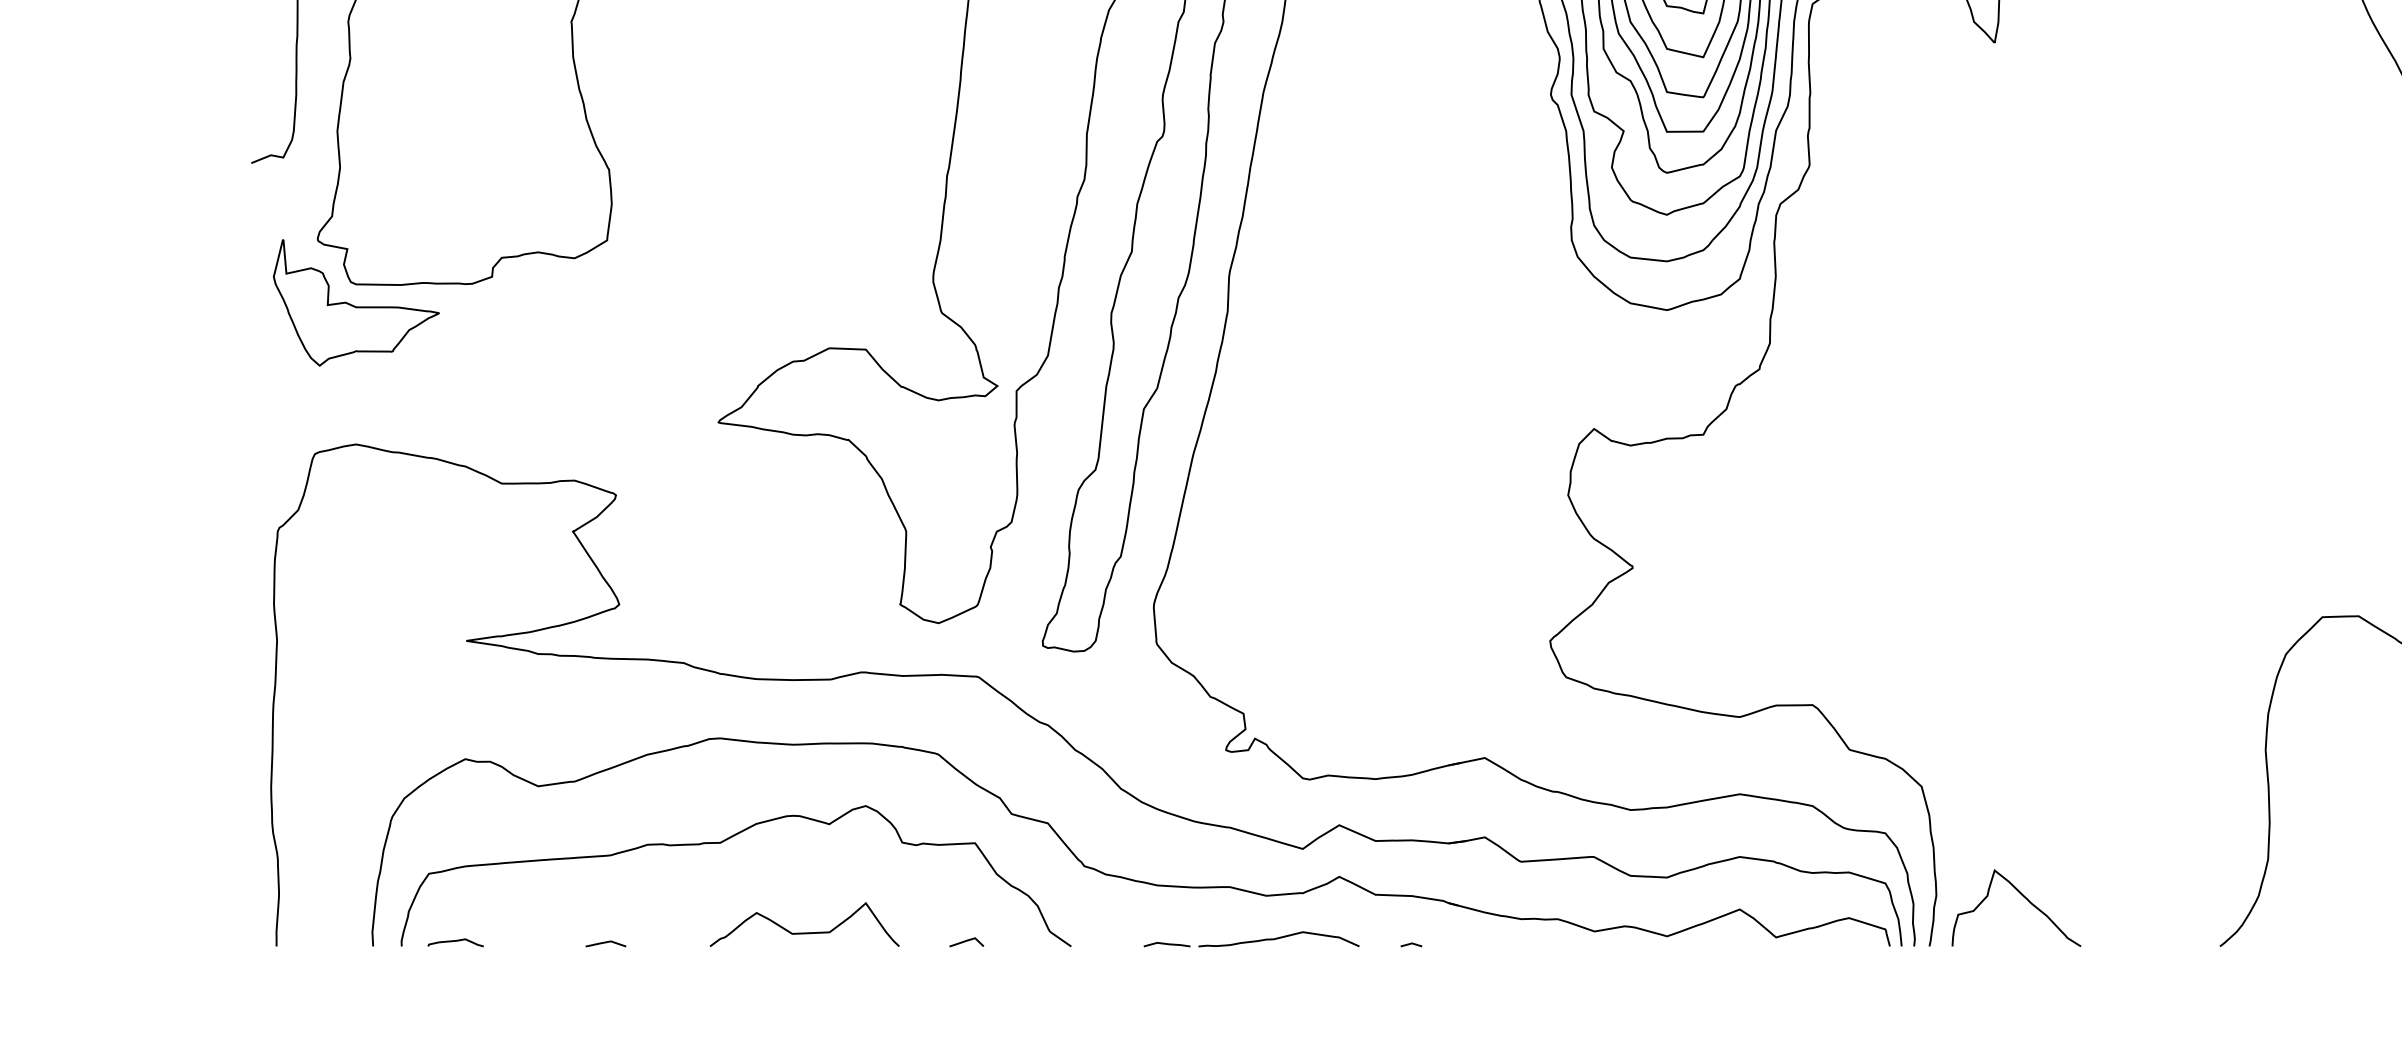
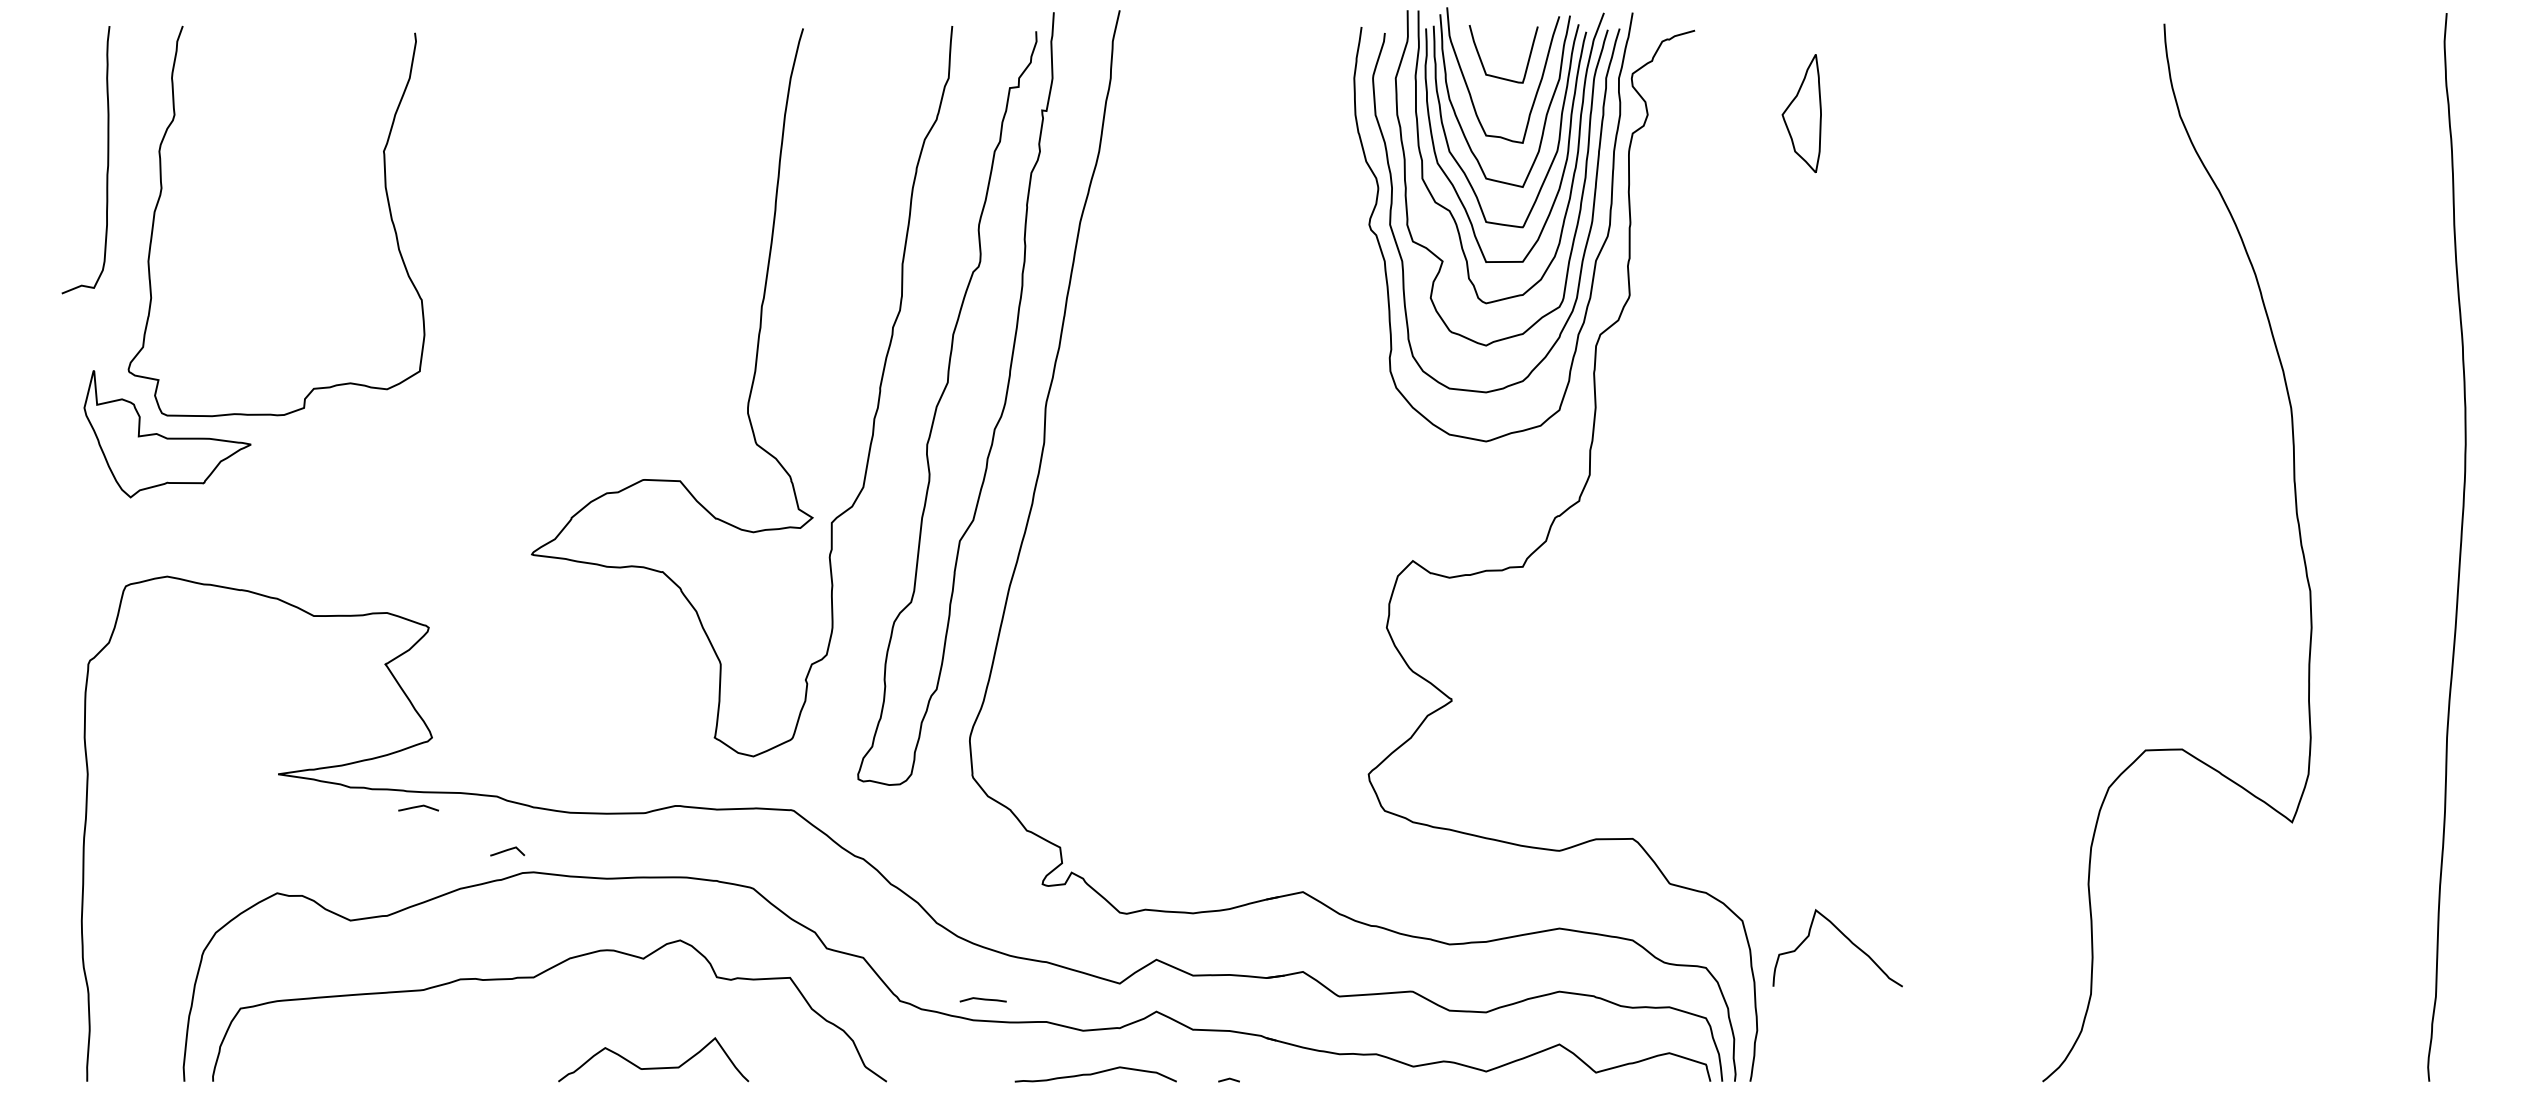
curve: (2025, 898) -> (1846, 938), moved
curve: (804, 932) -> (653, 1067), moved
curve: (455, 941) -> (267, 1076), removed
line: (966, 941) -> (507, 850), moved
curve: (605, 943) -> (418, 807), moved
line: (1166, 944) -> (982, 999), moved

